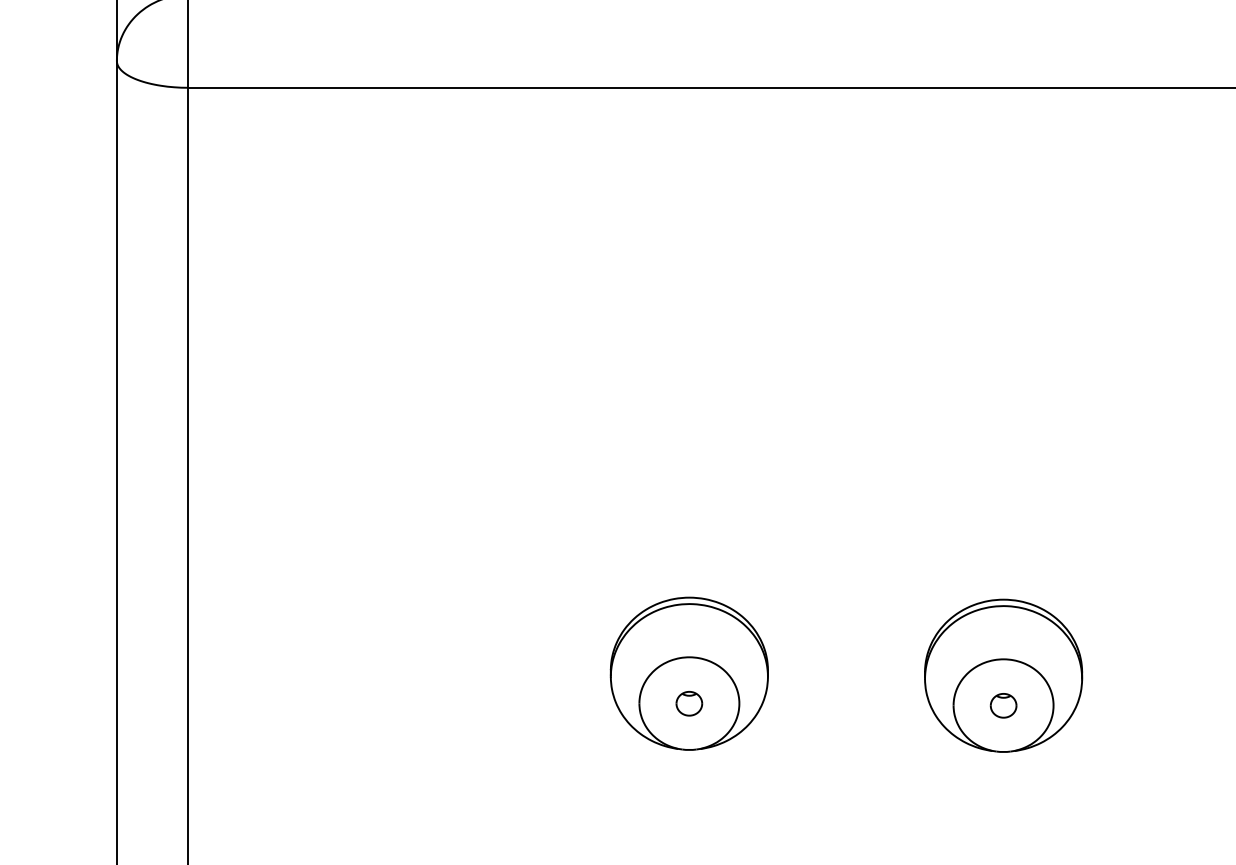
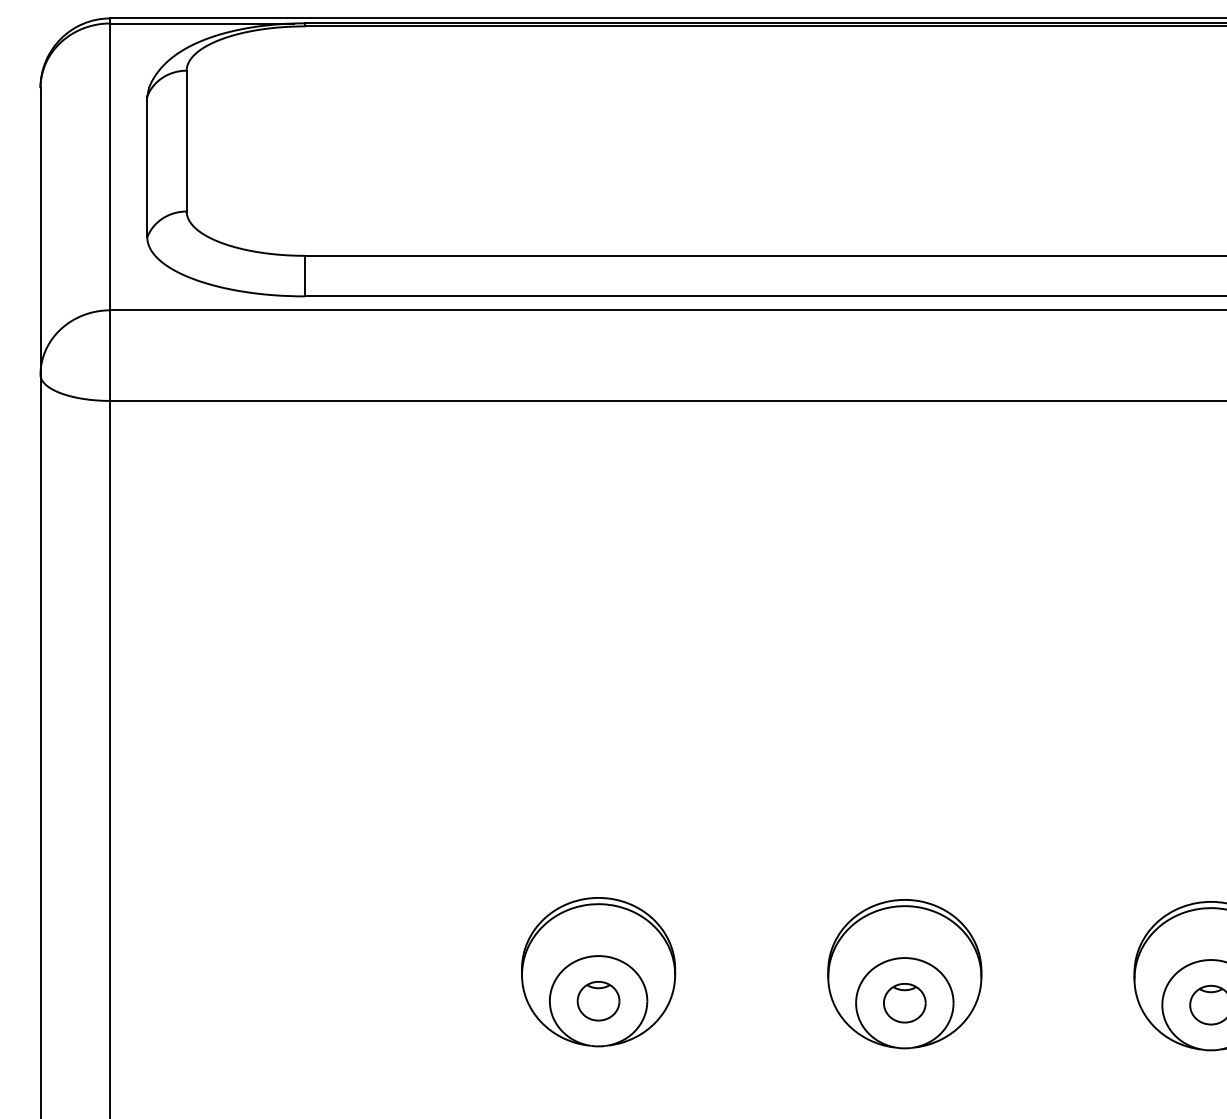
part: (689, 703) -> (598, 1001), size x1.67
part: (1003, 705) -> (904, 1003), size x1.67

